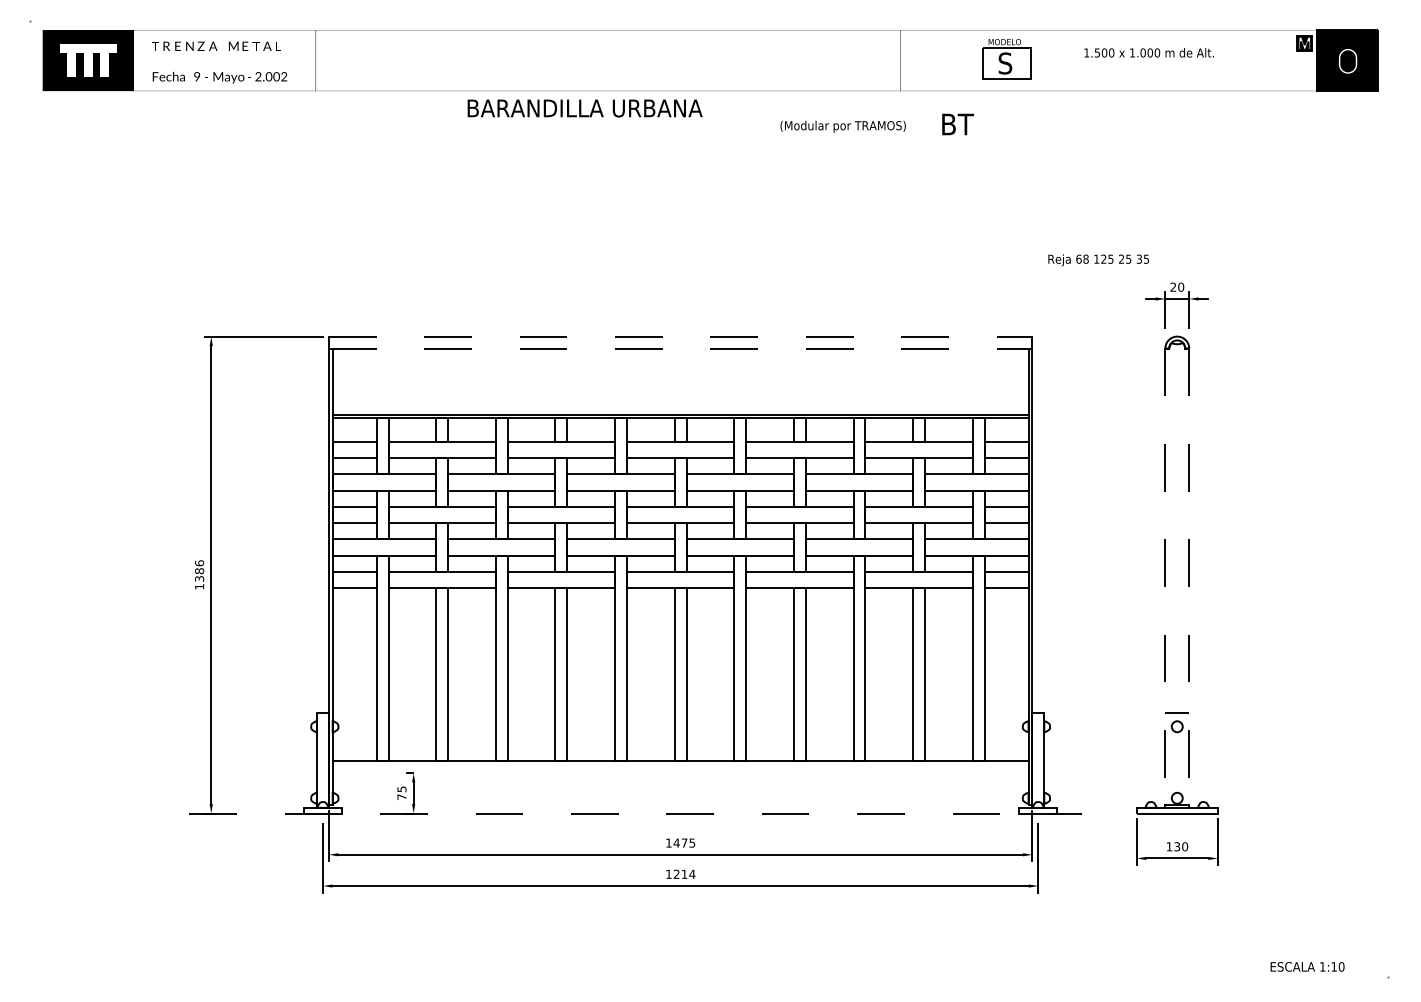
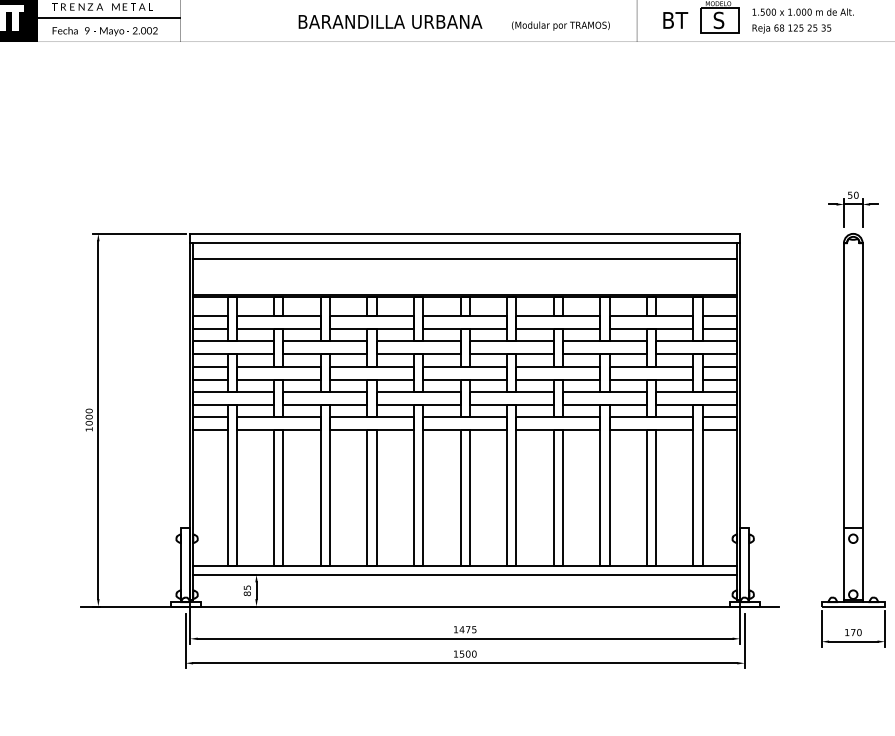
text: (1148, 52) -> (802, 11), moved
line: (224, 60) -> (108, 18), added
text: (584, 108) -> (390, 21), moved
text: (957, 124) -> (675, 20), moved
text: (842, 126) -> (560, 25), moved
text: (1098, 260) -> (791, 29), moved
text: (1173, 286) -> (850, 194), 20 -> 50
line: (680, 336) -> (465, 233), dashed -> solid
line: (680, 348) -> (465, 243), dashed -> solid
line: (680, 369) -> (465, 259), added
text: (199, 570) -> (89, 416), 1386 -> 1000
line: (1165, 577) -> (844, 422), dashed -> solid
line: (1189, 577) -> (862, 422), dashed -> solid
line: (680, 773) -> (465, 575), added
text: (401, 797) -> (247, 594), 75 -> 85
line: (636, 813) -> (430, 606), dashed -> solid
text: (1177, 846) -> (853, 632), 130 -> 170
text: (684, 873) -> (468, 653), 1214 -> 1500

